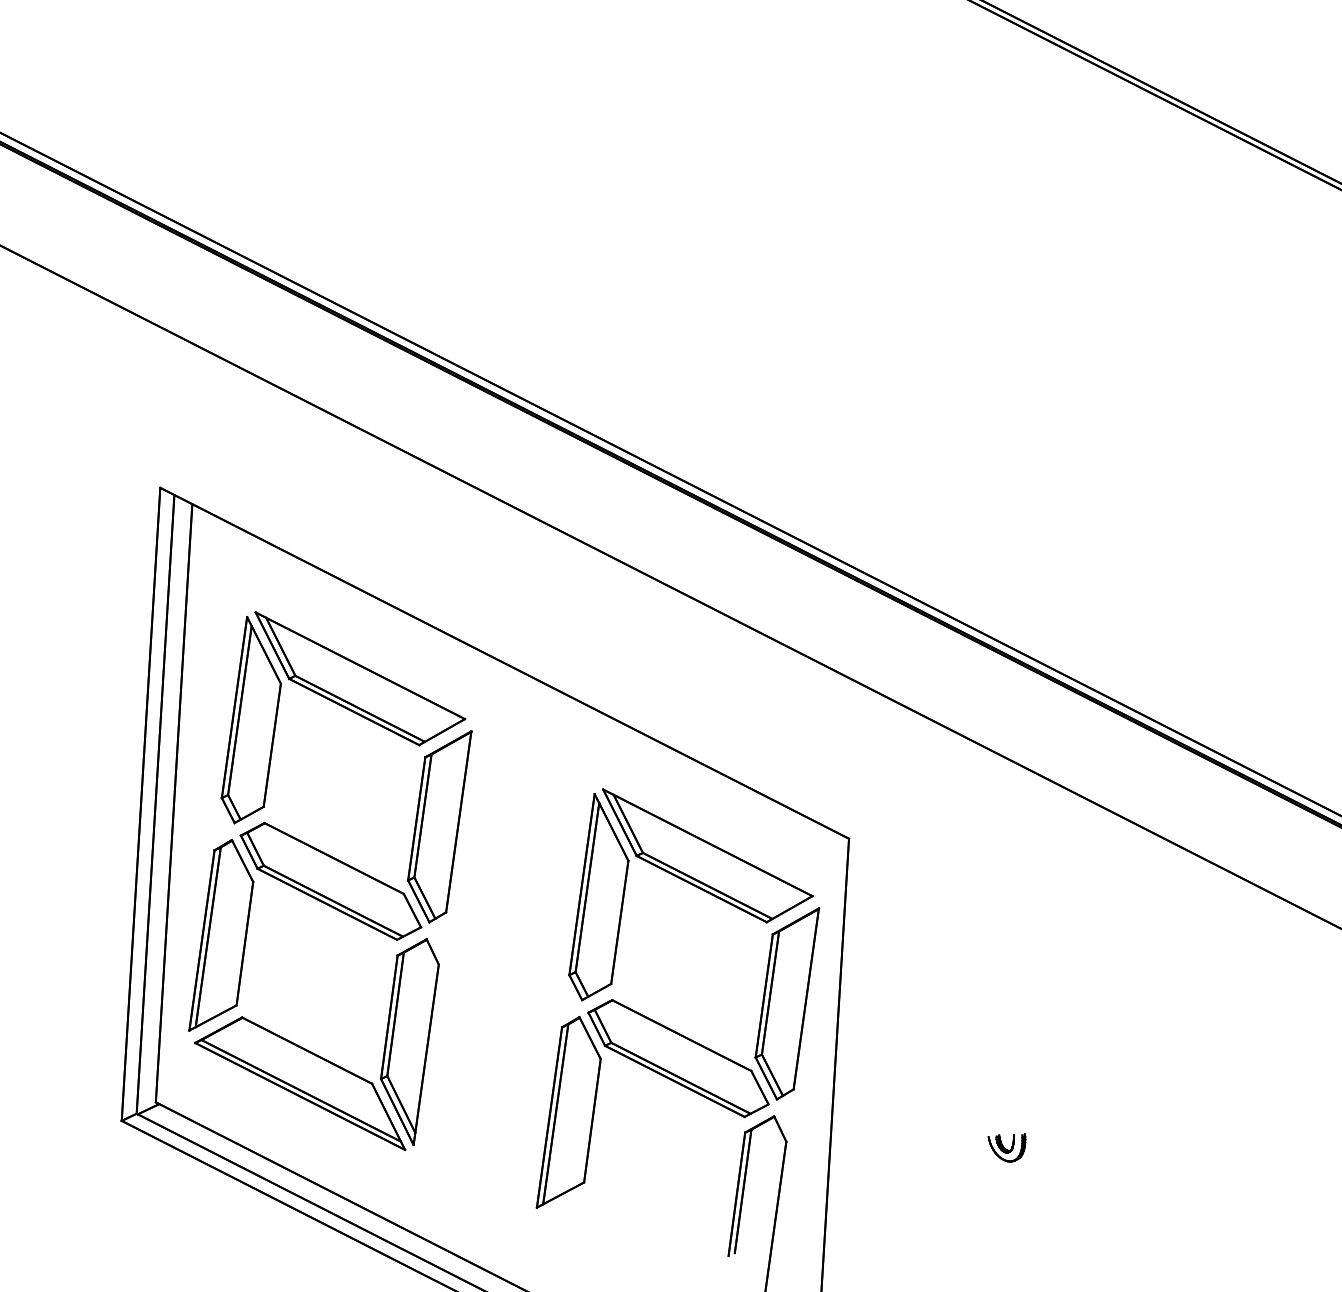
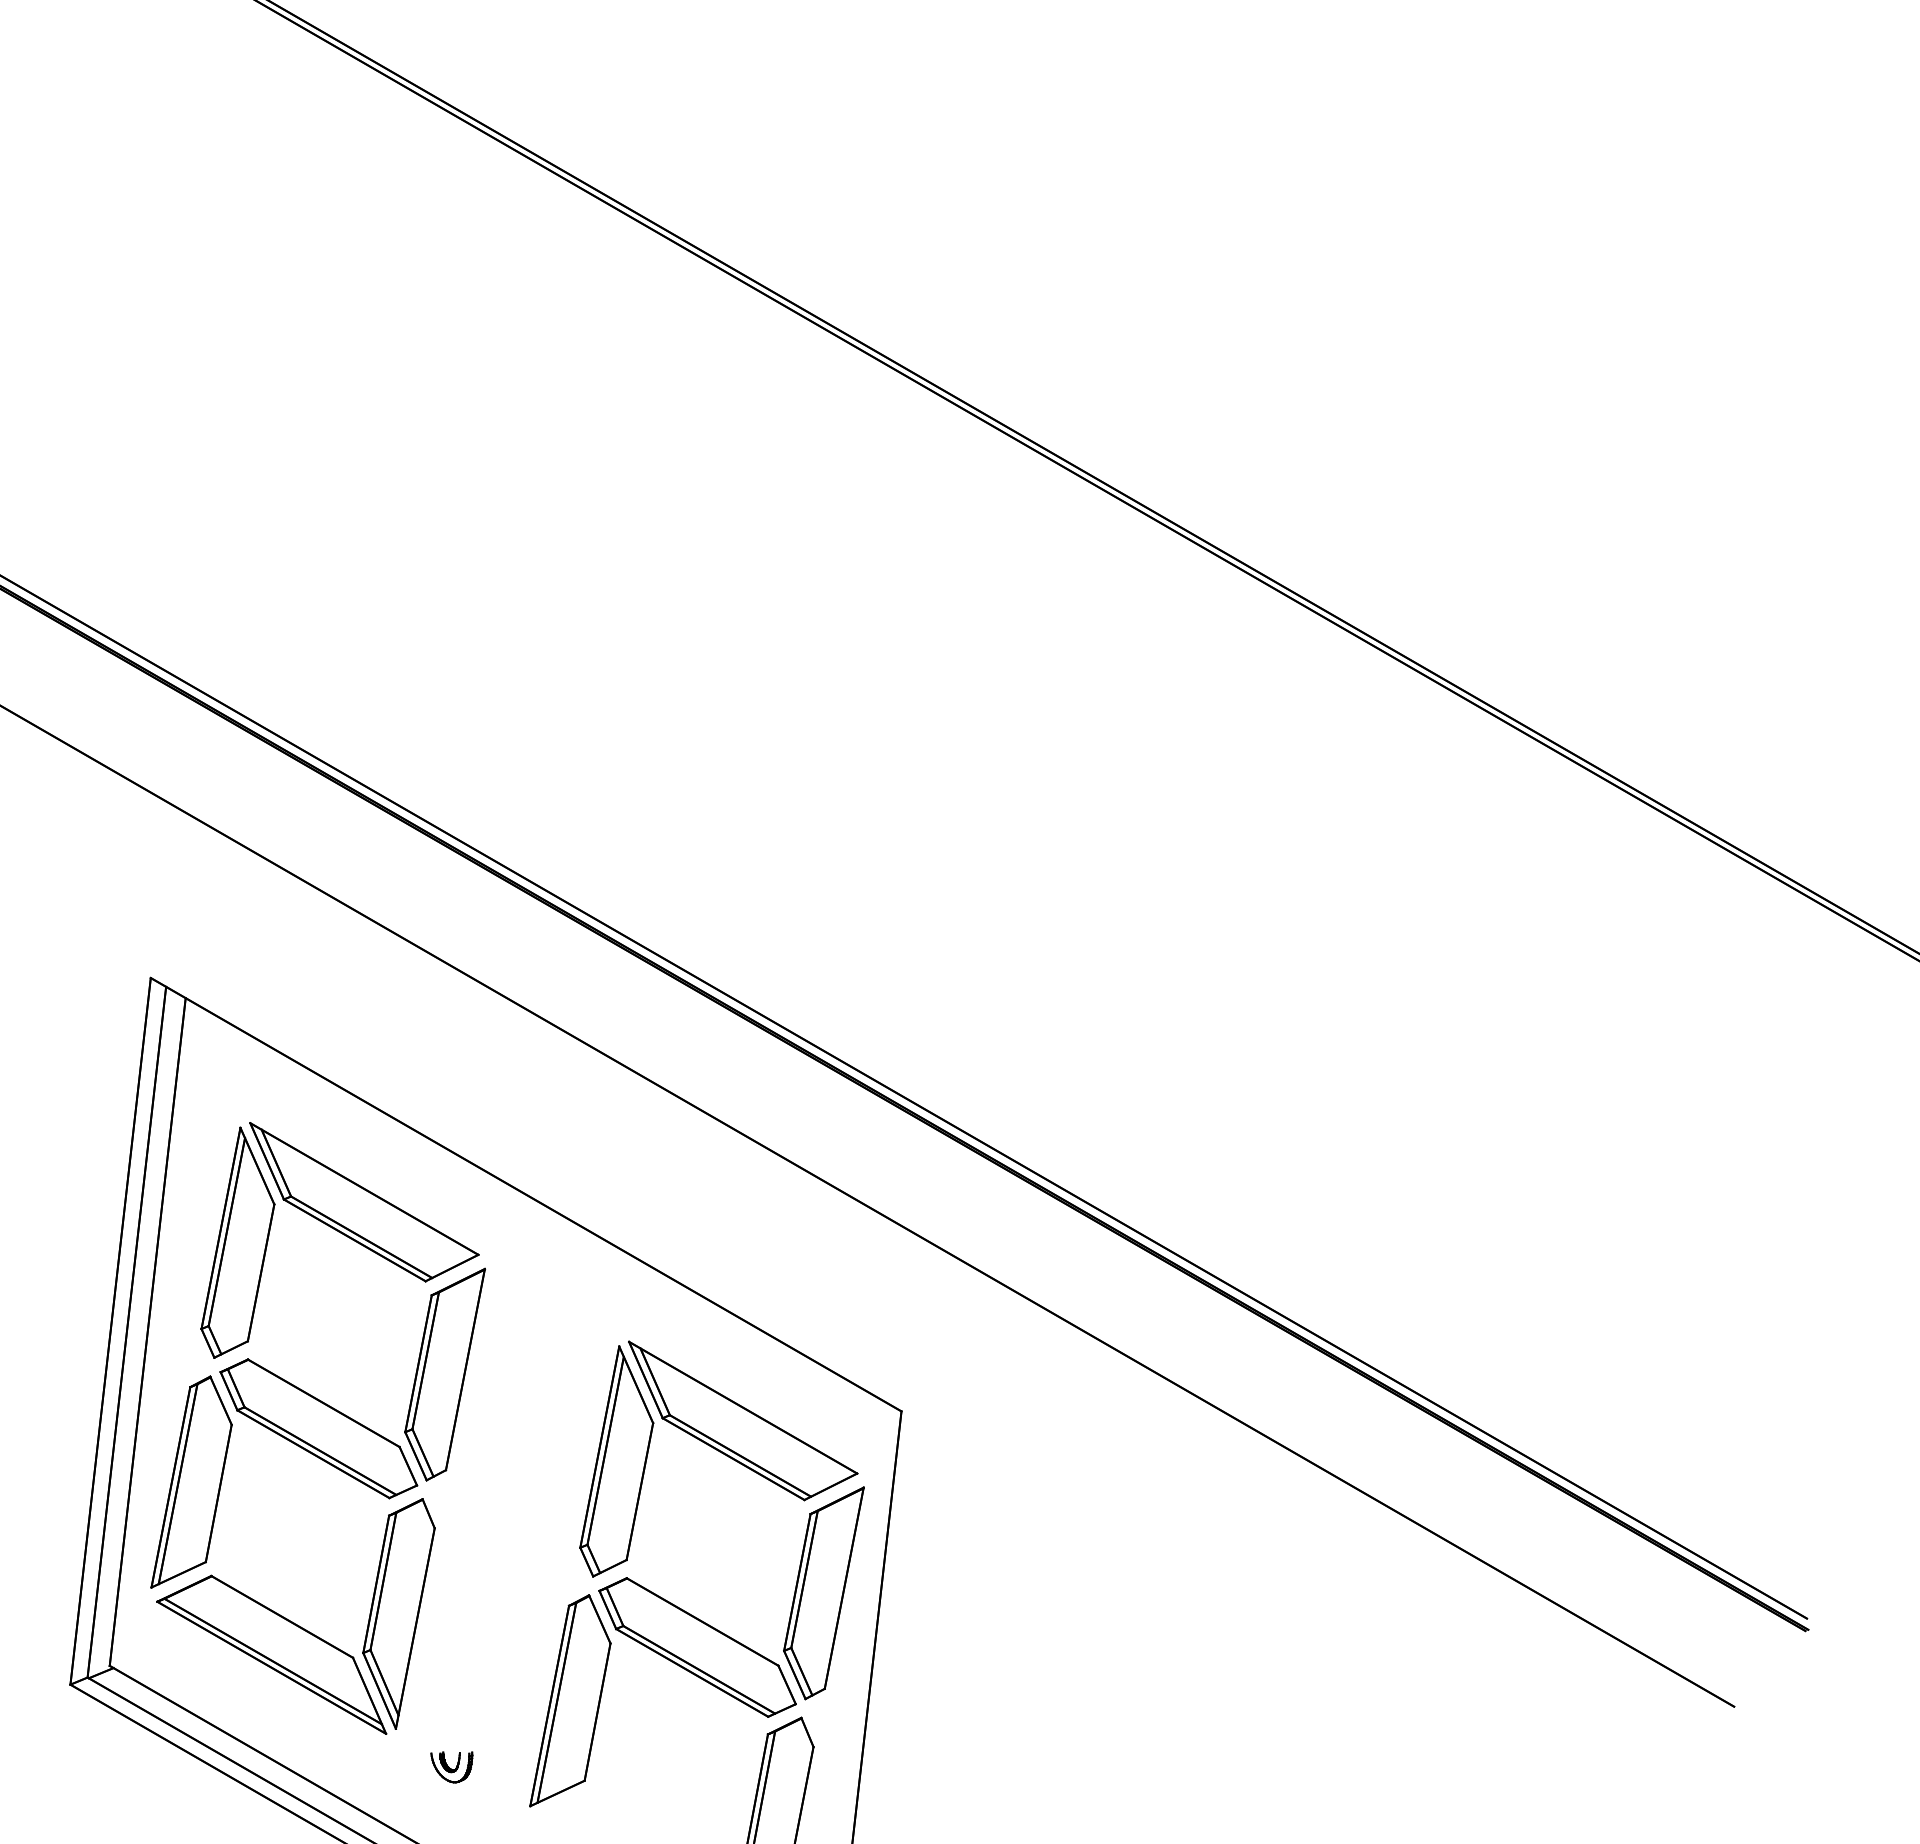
part: (1007, 1148) -> (451, 1767), moved

